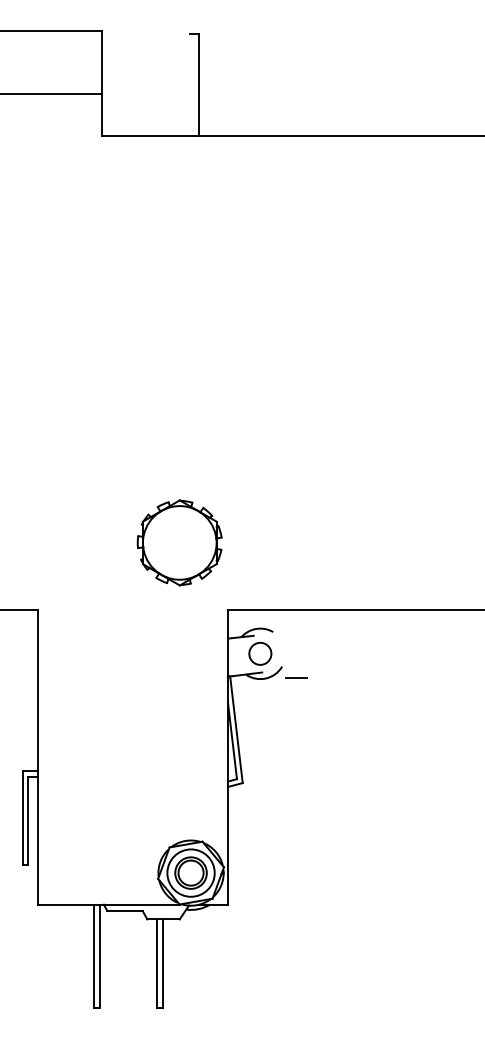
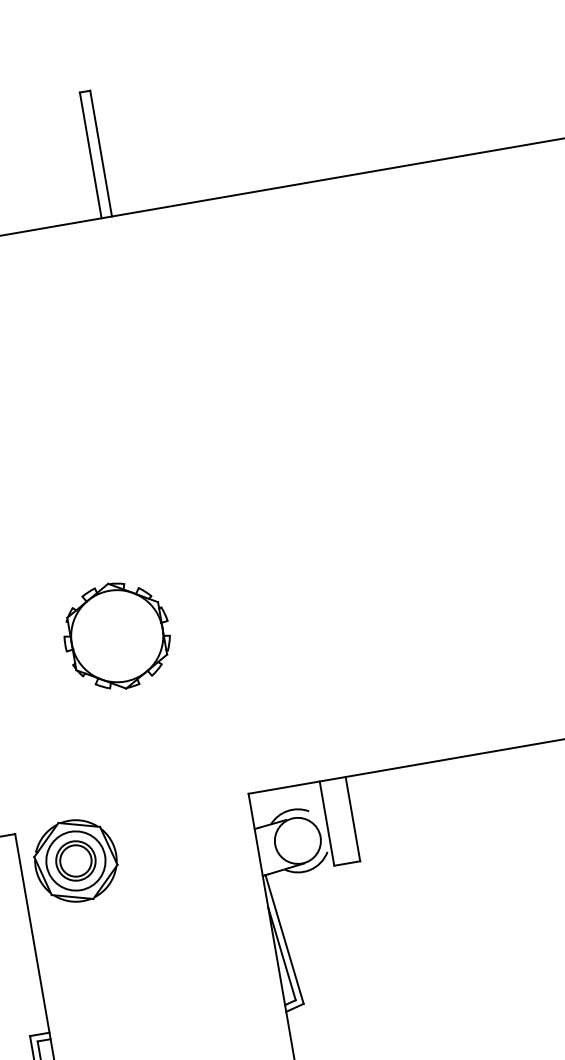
line: (190, 85) -> (90, 155), added
part: (179, 542) -> (116, 635), moved
part: (82, 639) -> (75, 861), added
line: (285, 644) -> (326, 824), added
line: (306, 644) -> (352, 819), added
circle: (259, 653) -> (296, 840), size x1.67

